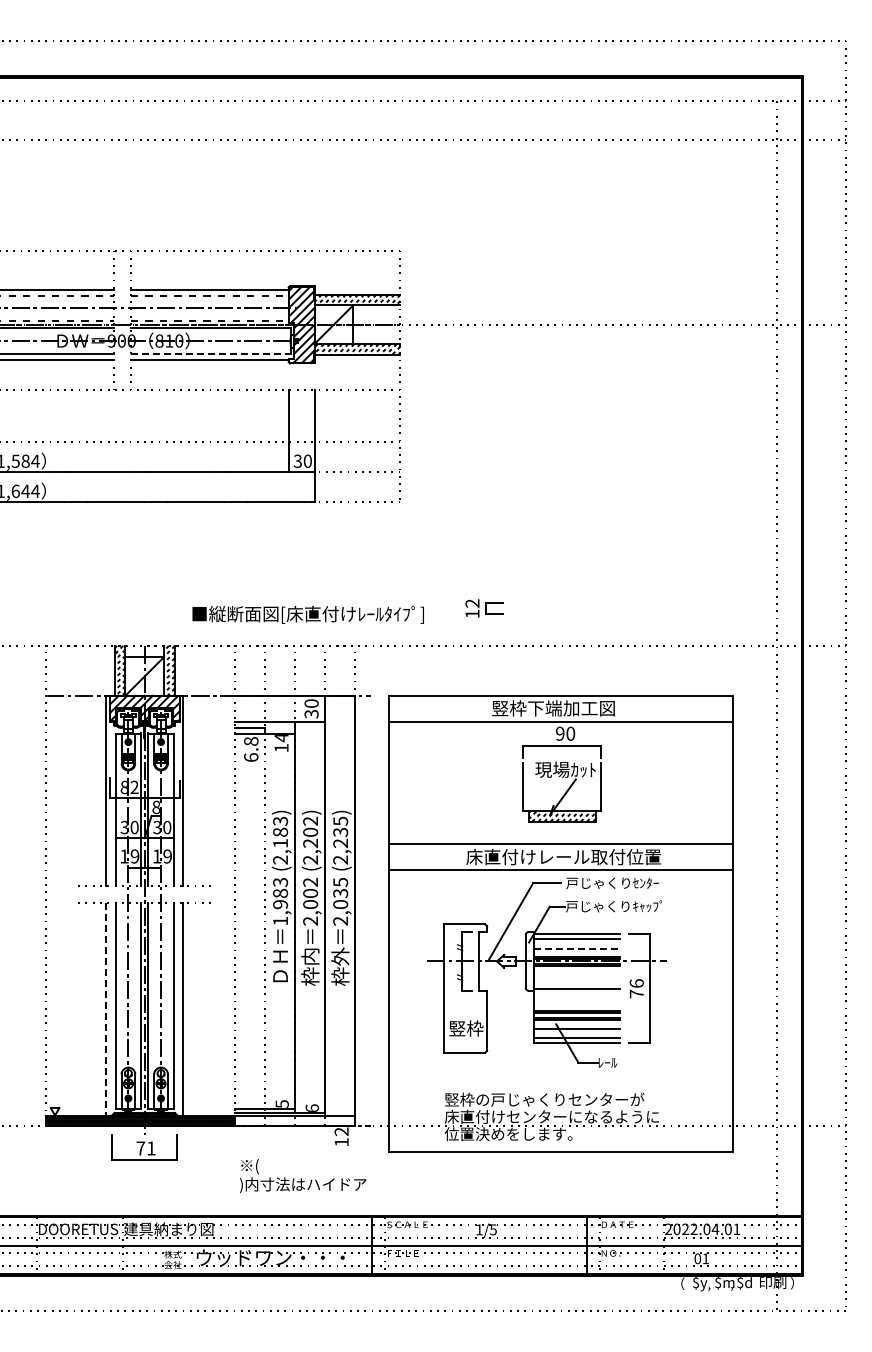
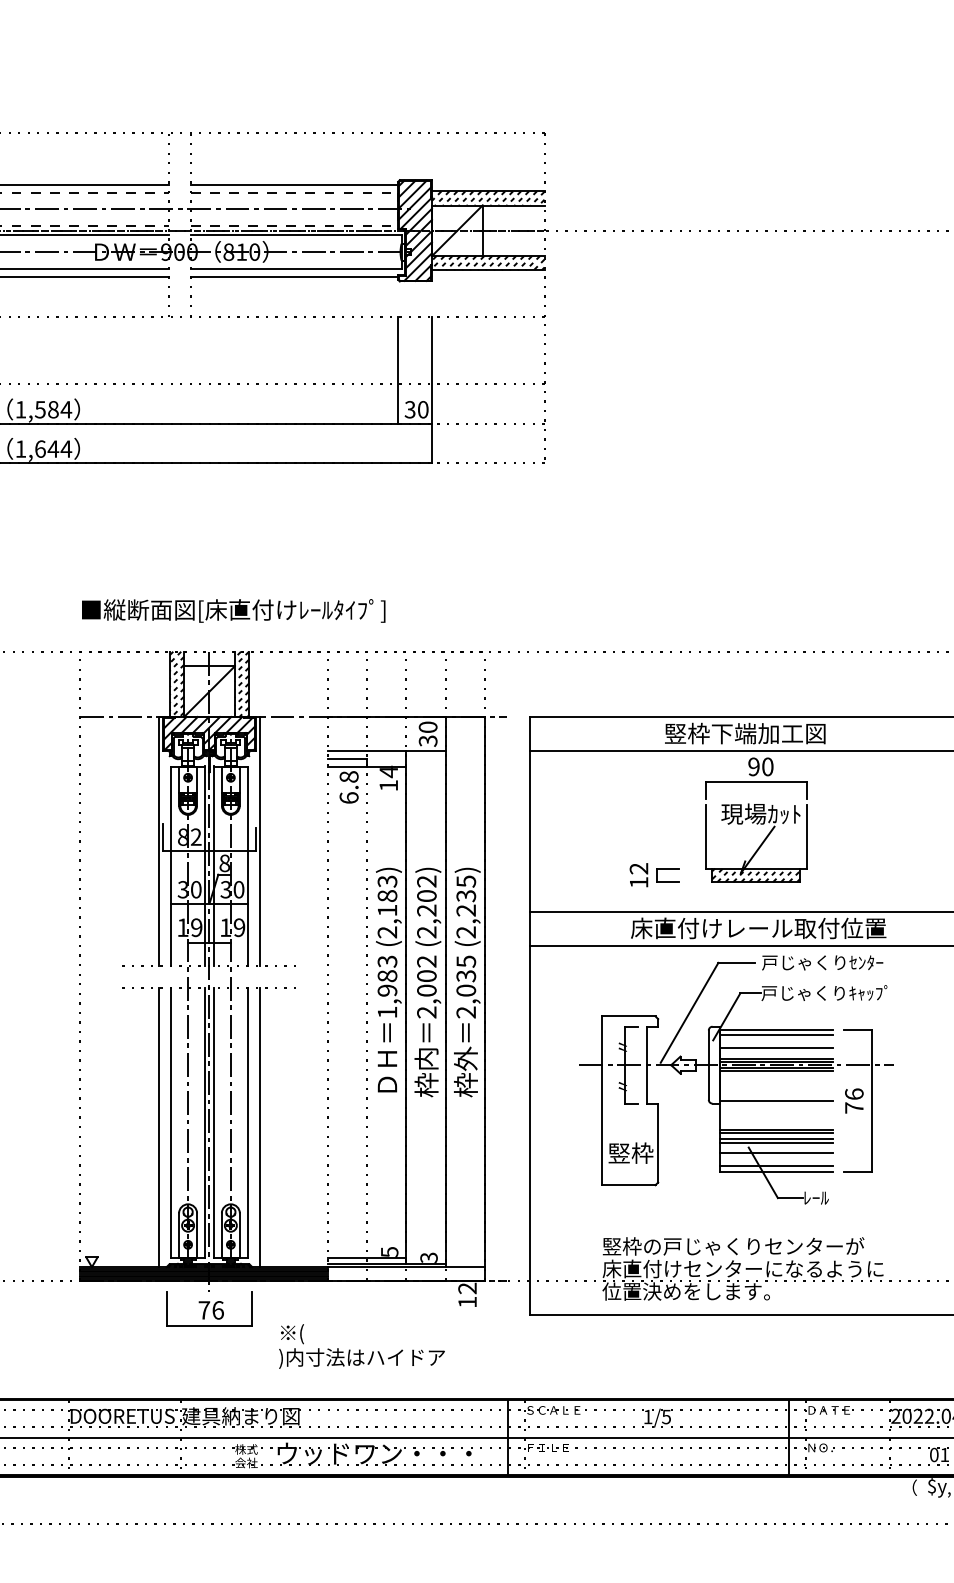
line: (211, 353) -> (296, 268), dashed -> solid
part: (484, 608) -> (654, 875), moved
text: (307, 614) -> (232, 610), moved
line: (577, 948) -> (776, 1048), dashed -> solid
line: (106, 1009) -> (159, 1128), dashed -> solid
text: (311, 1107) -> (428, 1256), 6 -> 3
text: (151, 1148) -> (218, 1310), 71 -> 76
text: (303, 1176) -> (362, 1347), moved

